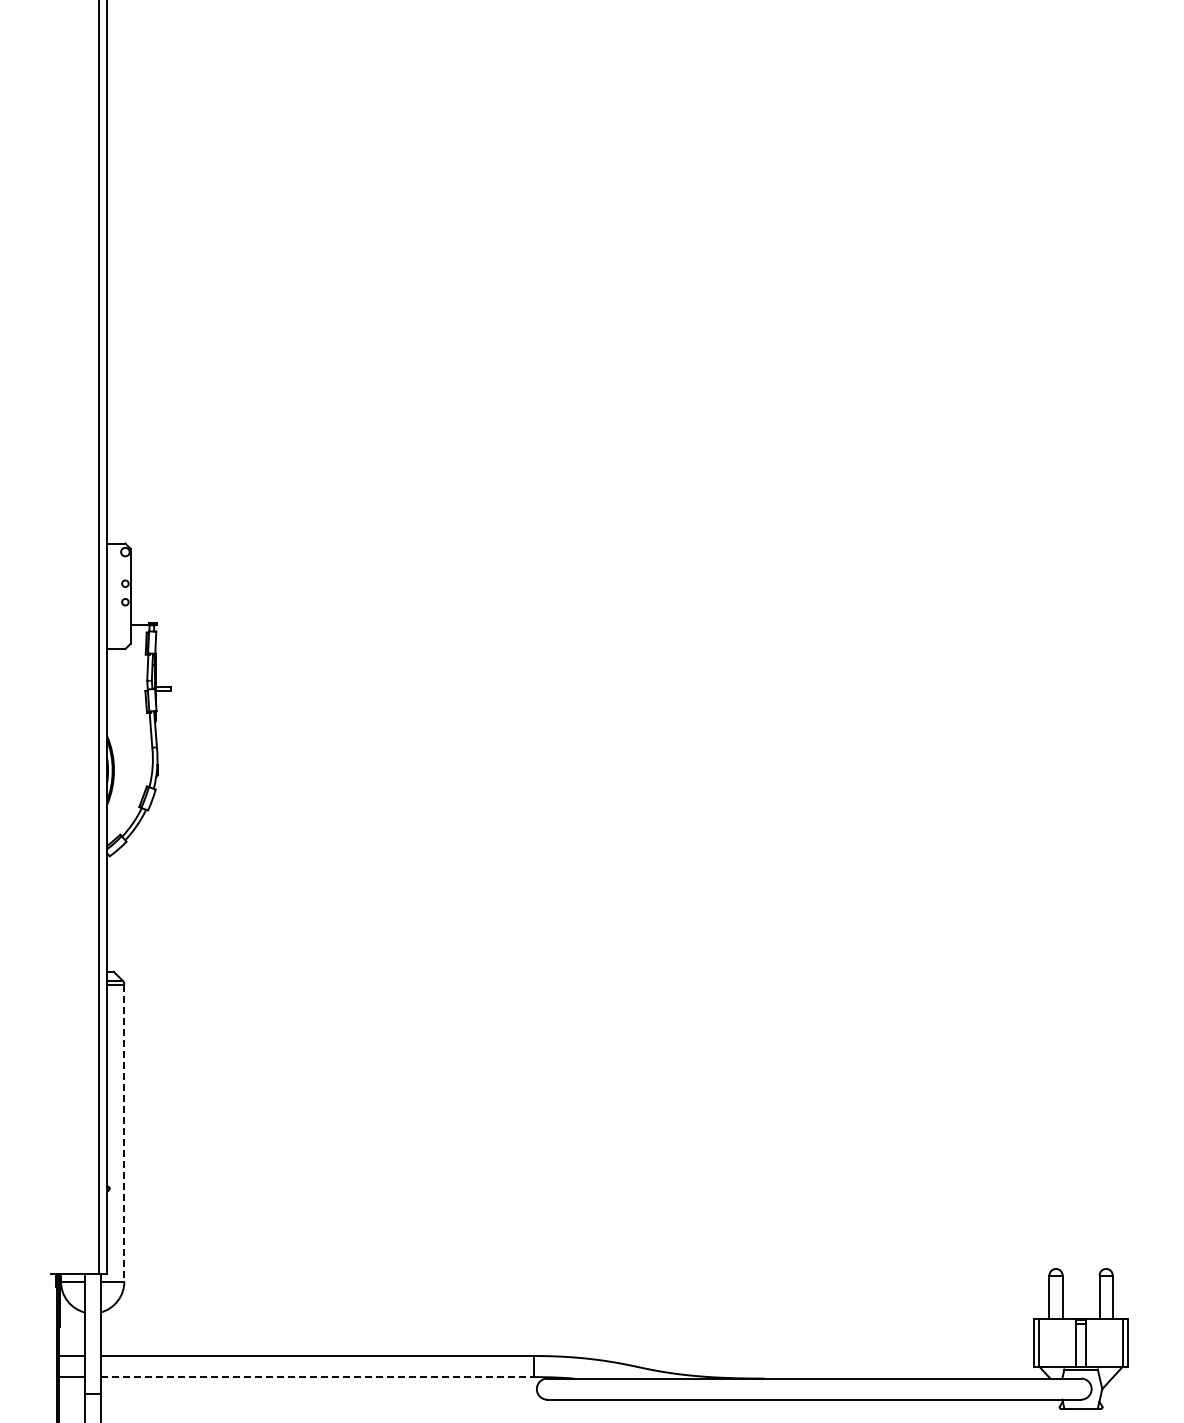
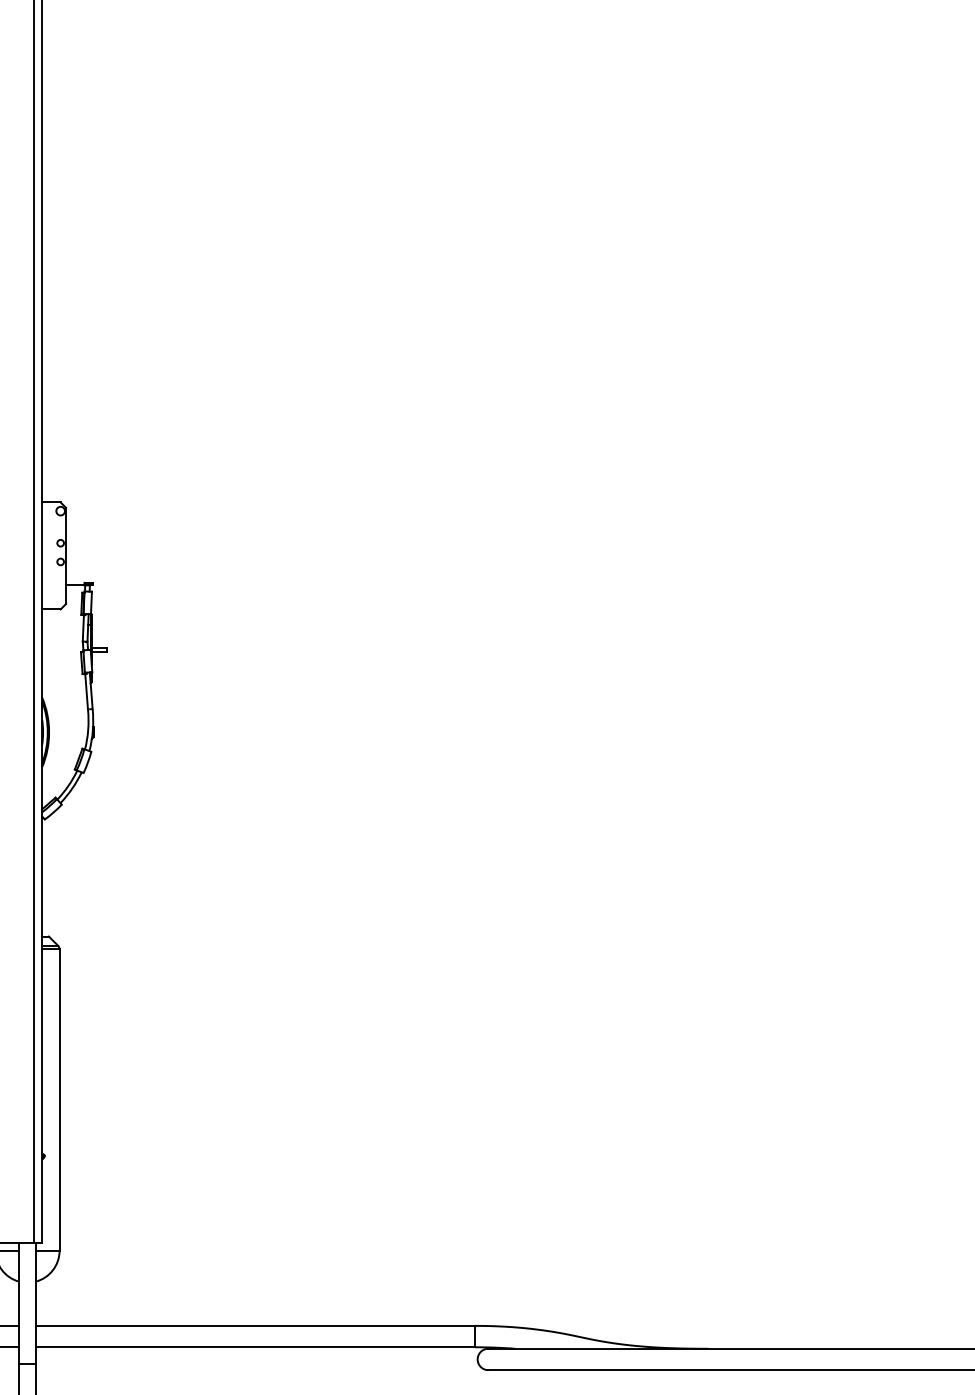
line: (124, 1133) -> (59, 1100), dashed -> solid
line: (317, 1377) -> (255, 1347), dashed -> solid

